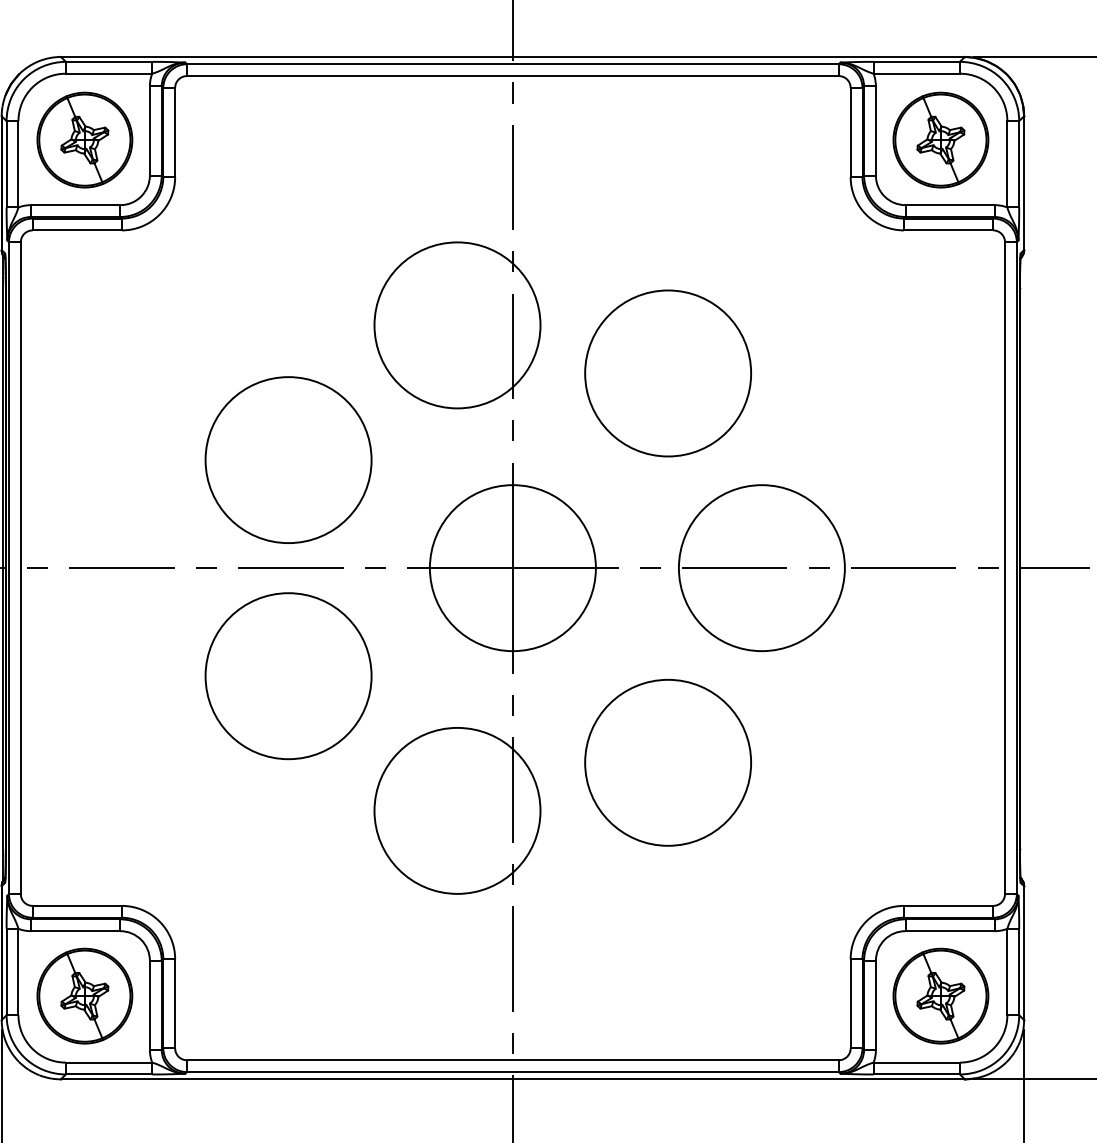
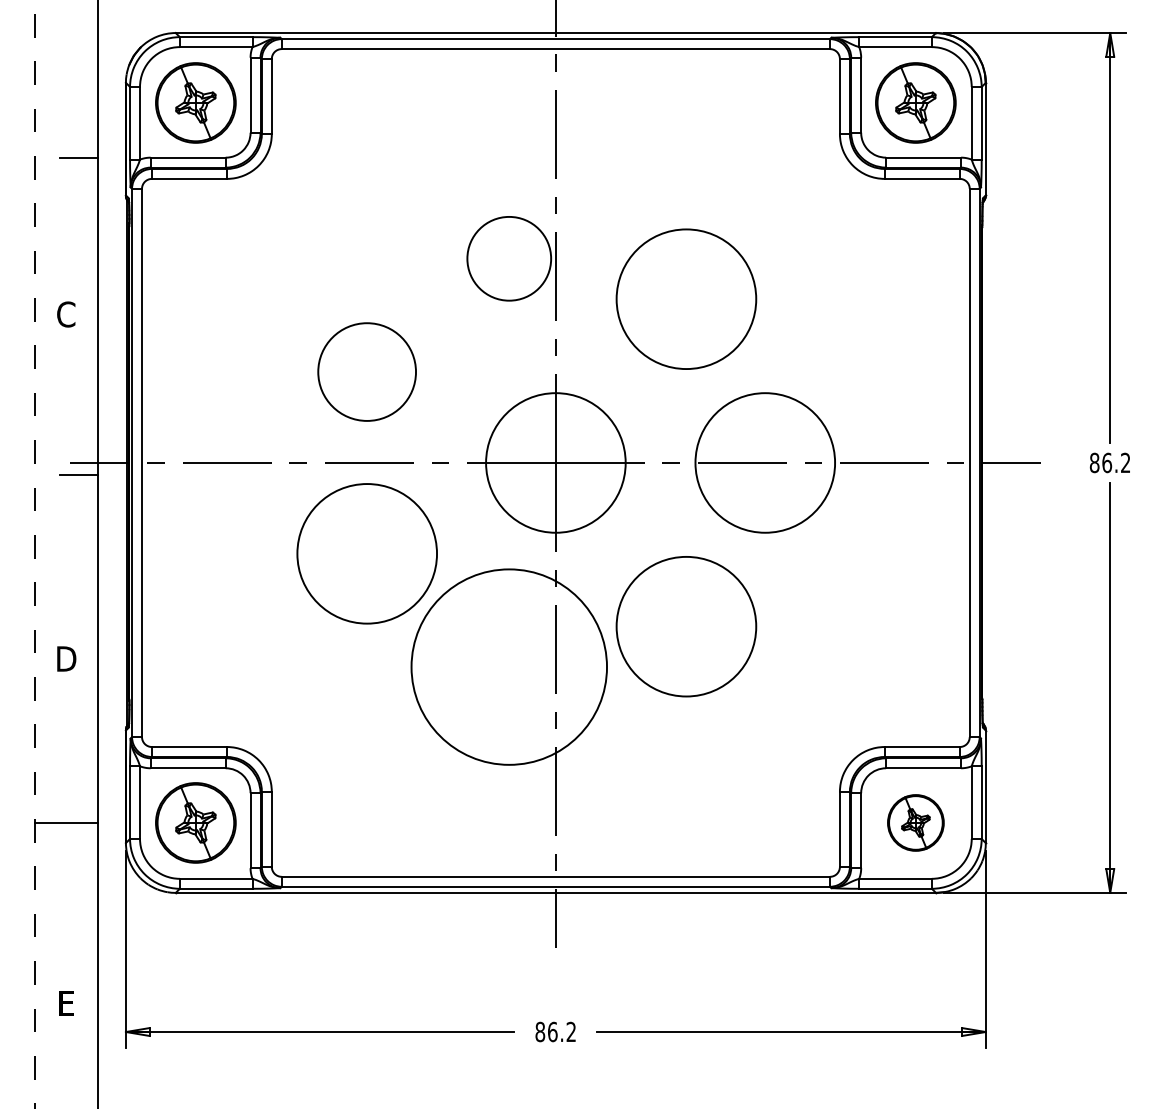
circle: (457, 325) -> (509, 258), size x0.6
circle: (287, 459) -> (366, 371), size x0.7
circle: (457, 810) -> (509, 666), size x1.4
part: (940, 995) -> (915, 822), size x0.7

